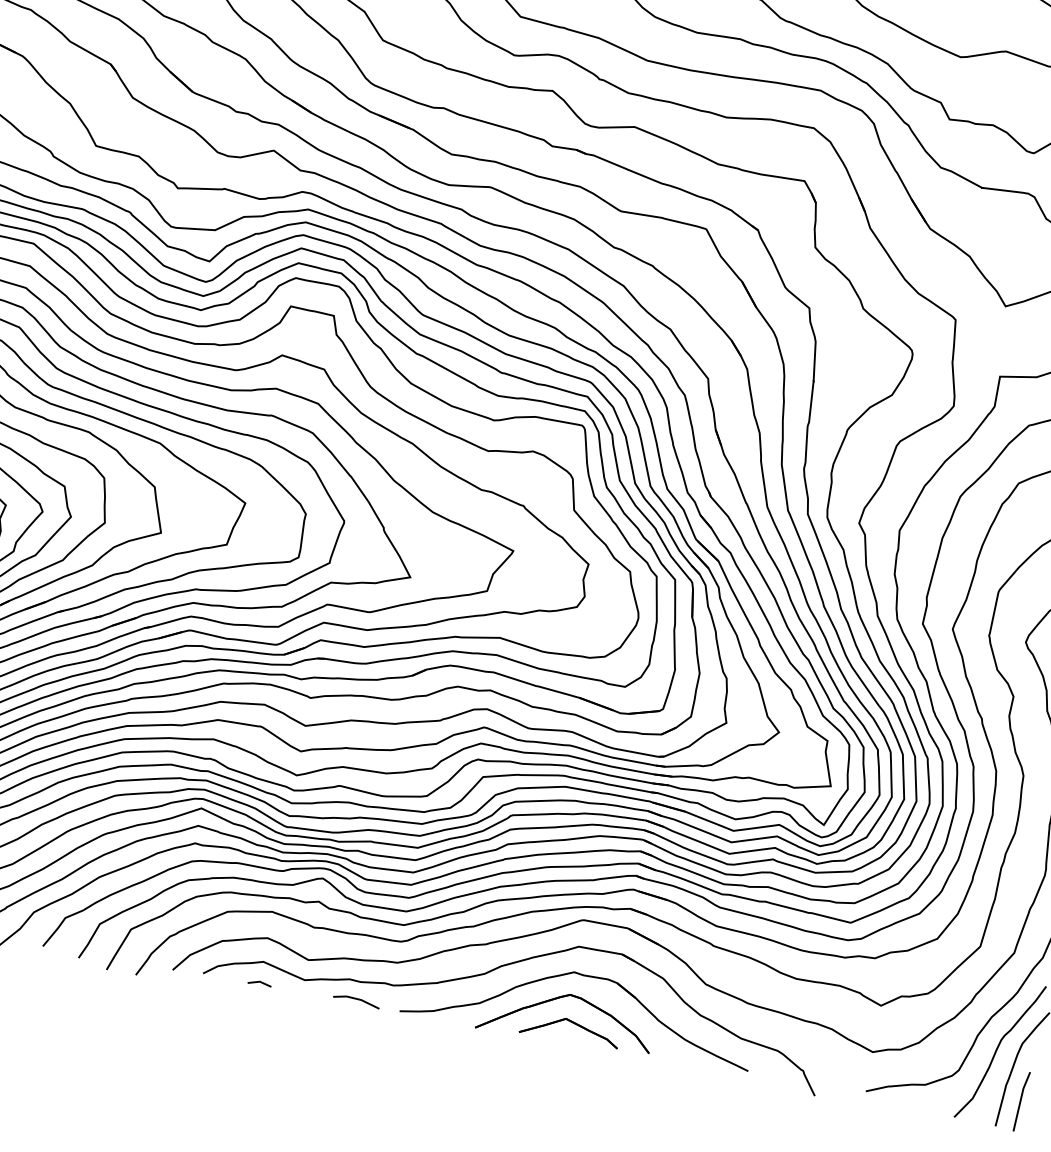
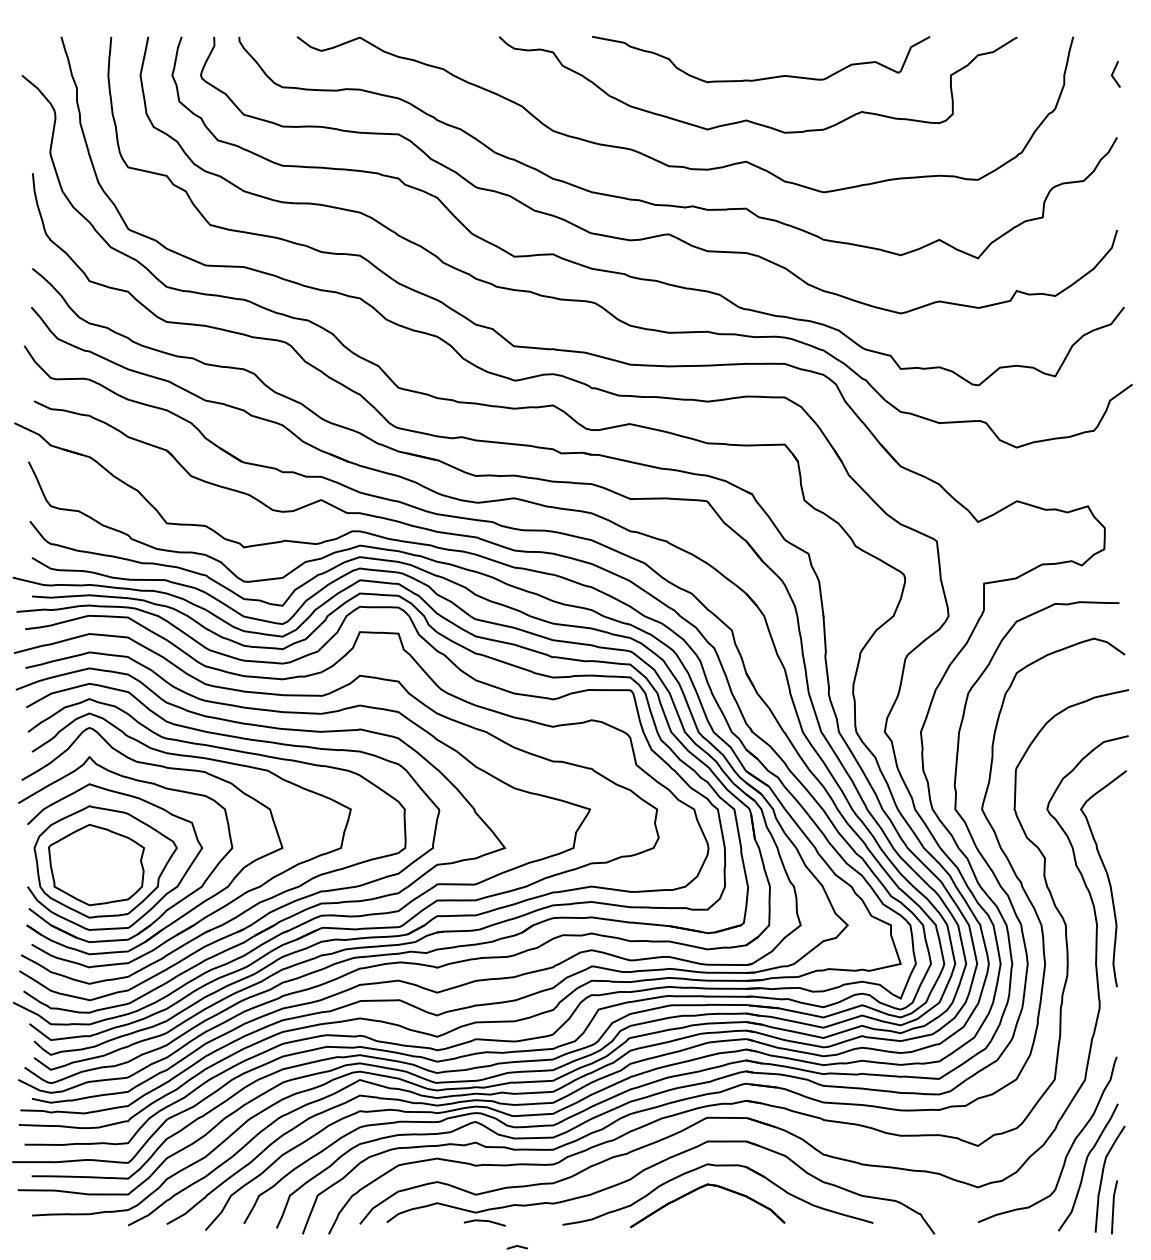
line: (259, 982) -> (516, 1246), moved
line: (356, 999) -> (484, 1221), moved
part: (569, 1029) -> (712, 1214), removed

